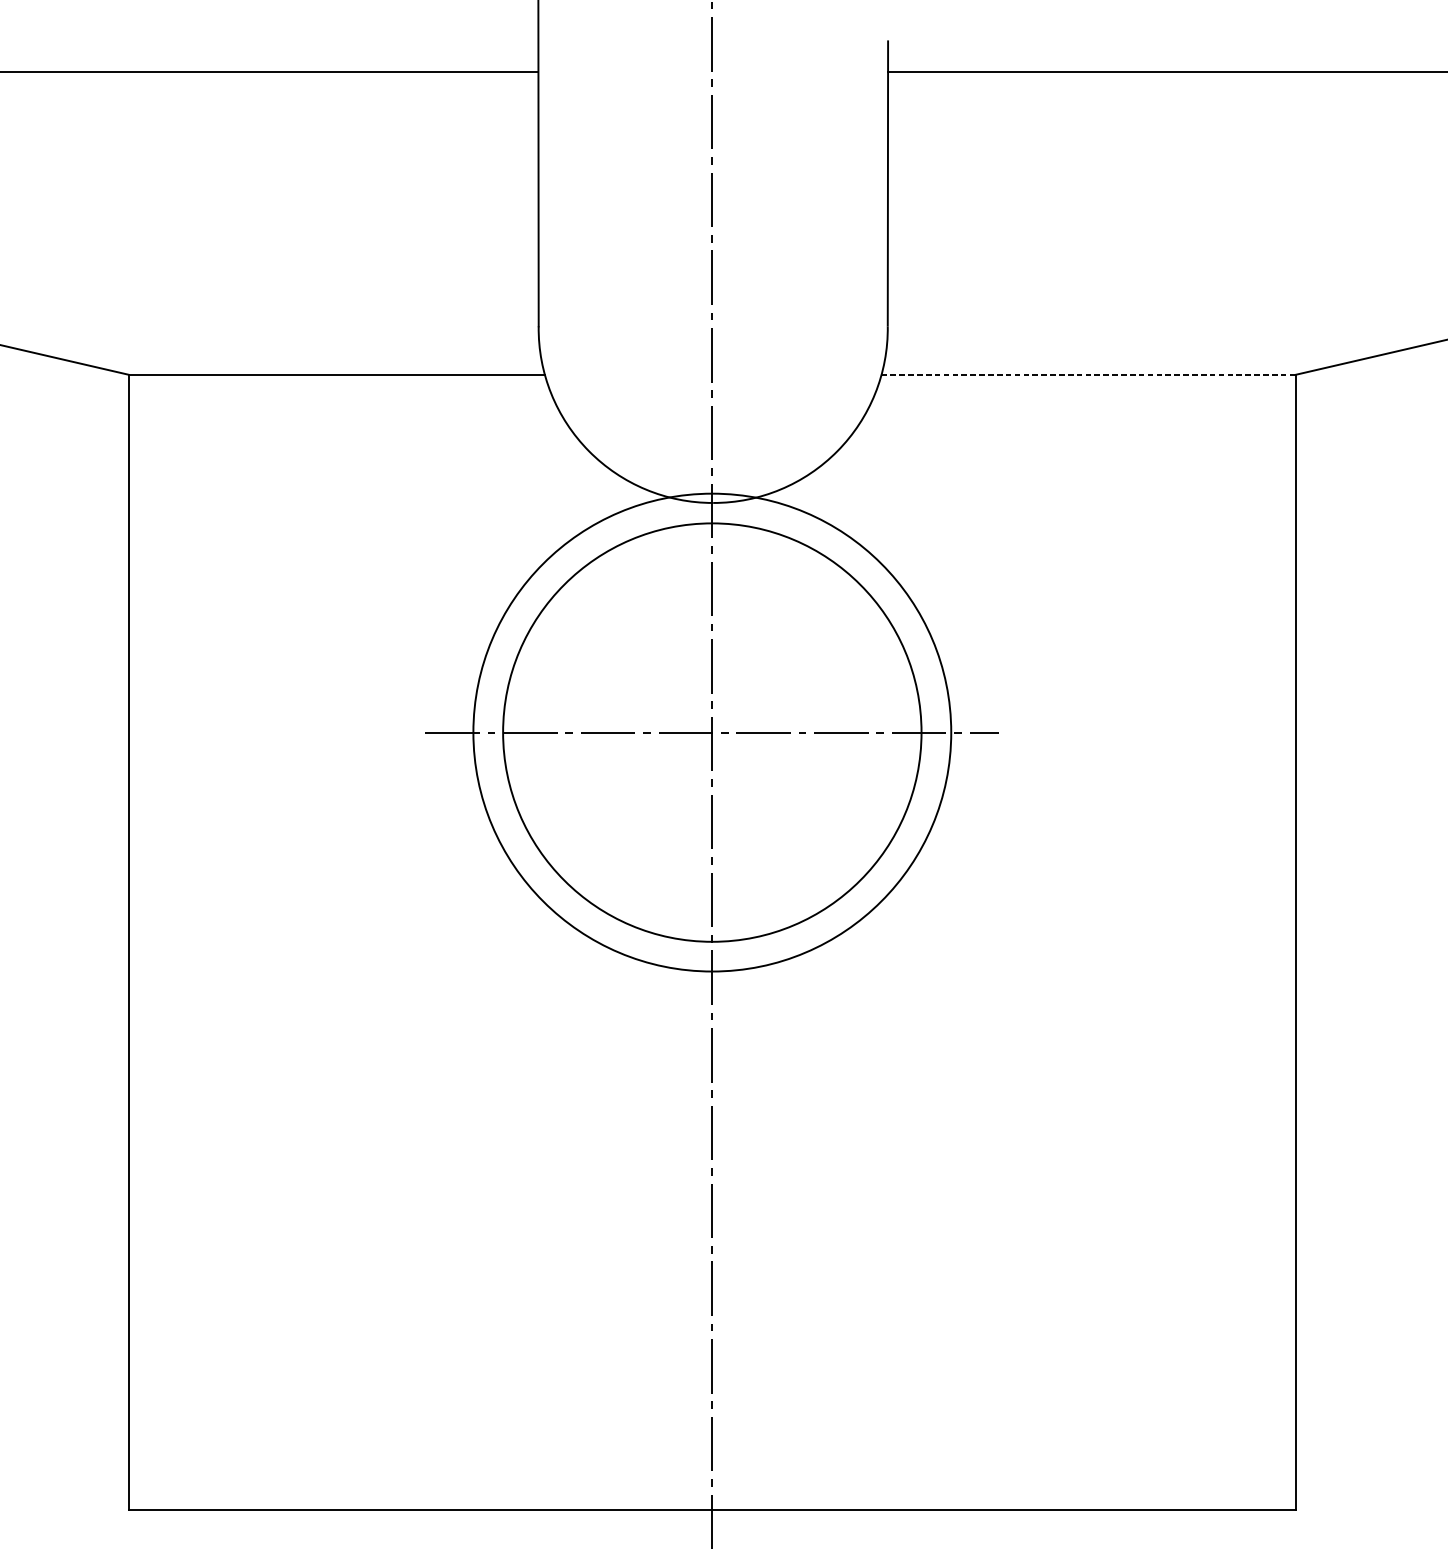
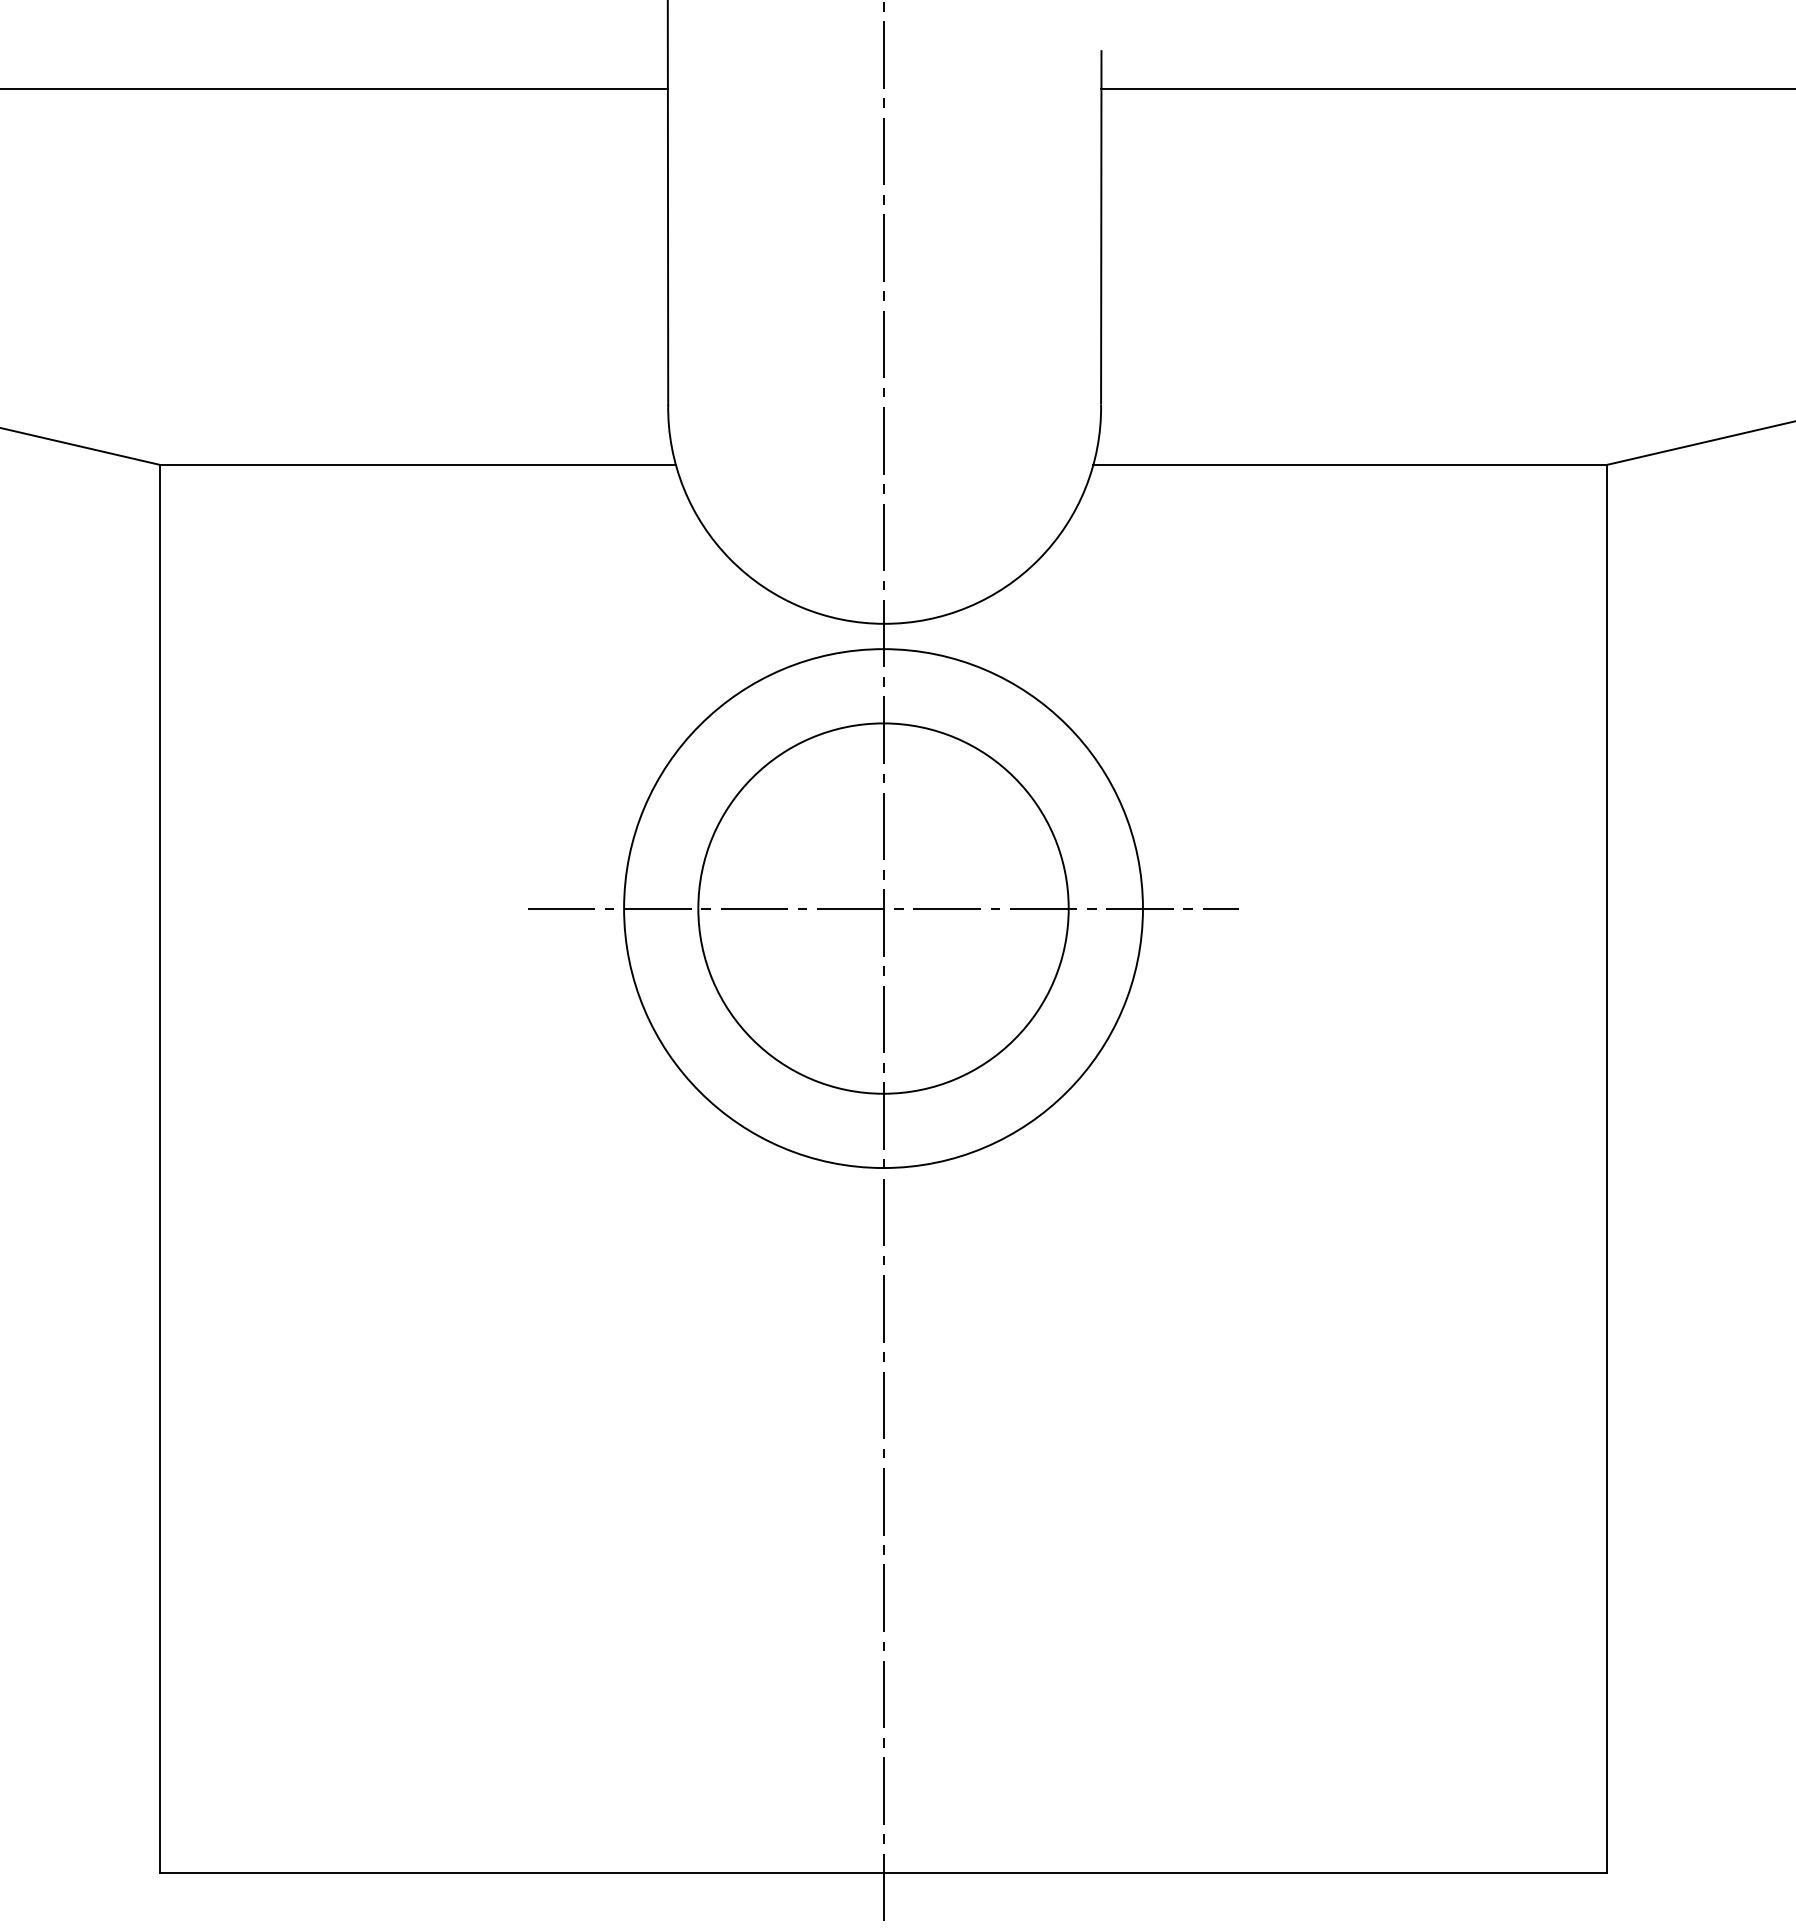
line: (1088, 374) -> (1350, 464), dashed -> solid
circle: (712, 732) -> (883, 908), size x0.62

